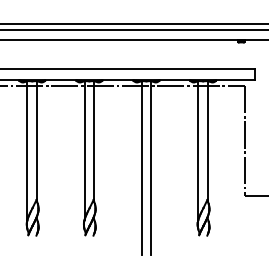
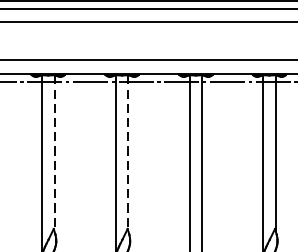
line: (37, 141) -> (54, 153), solid -> dashed
line: (94, 141) -> (128, 153), solid -> dashed

